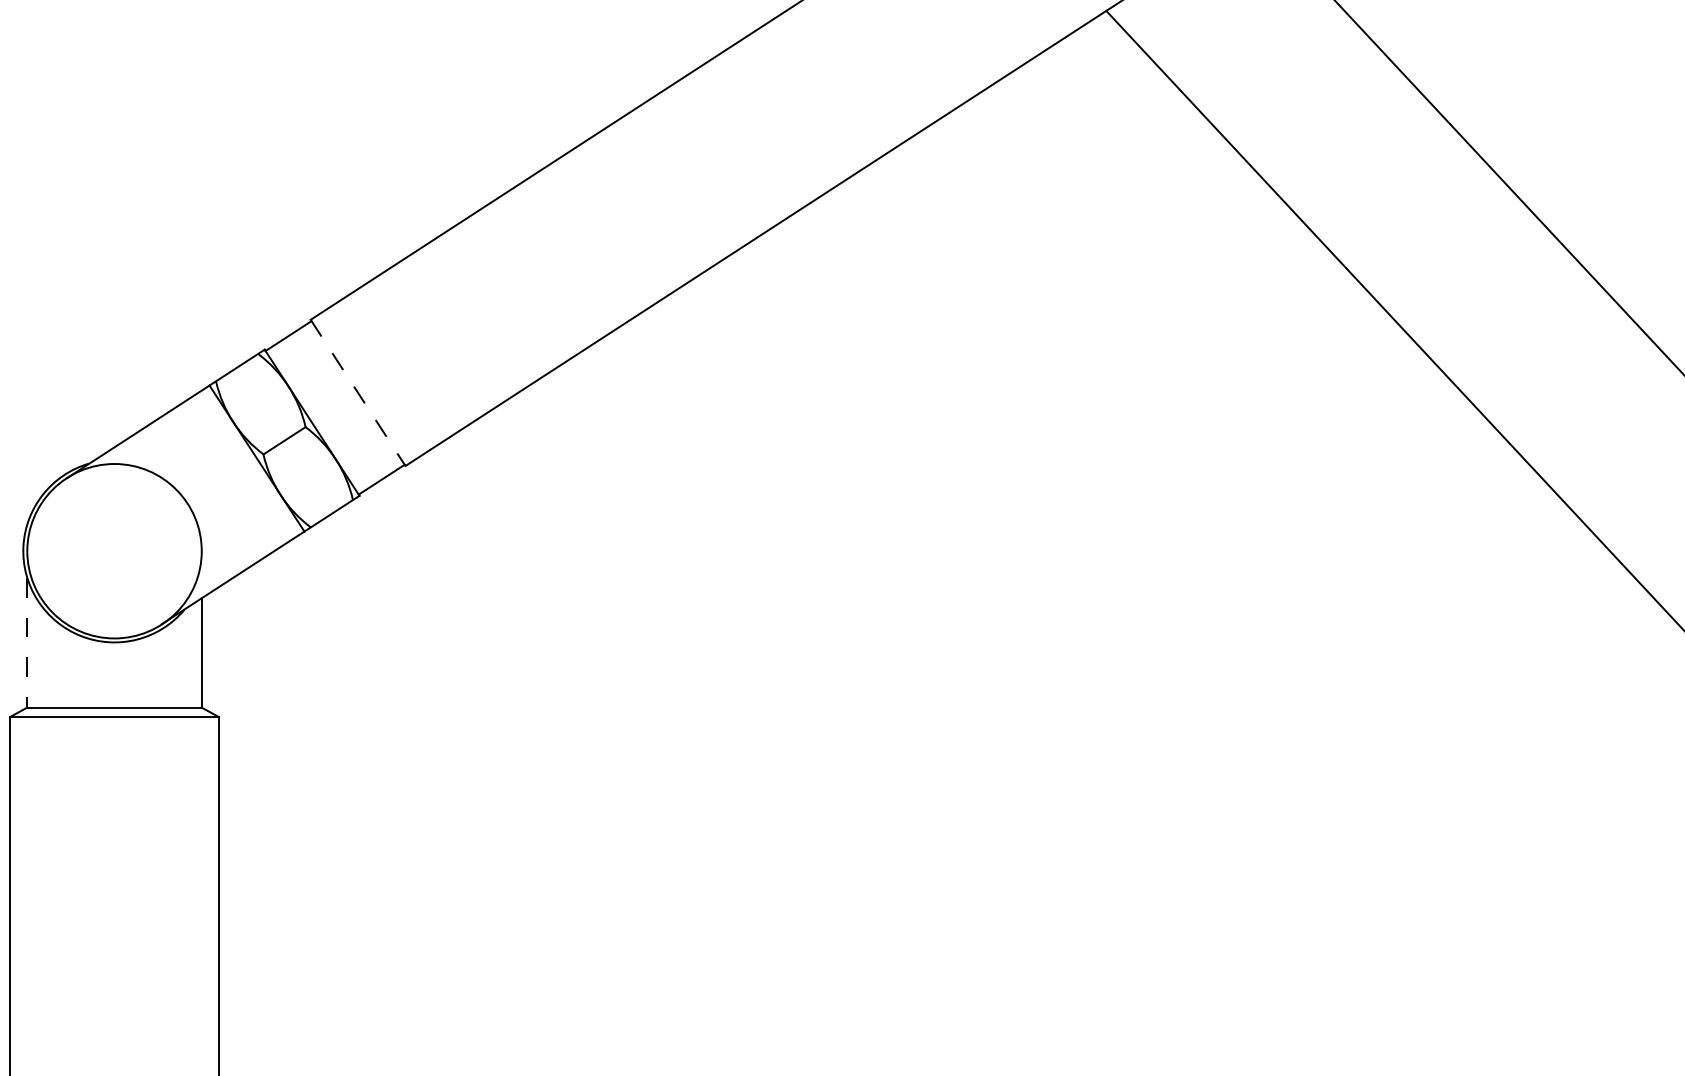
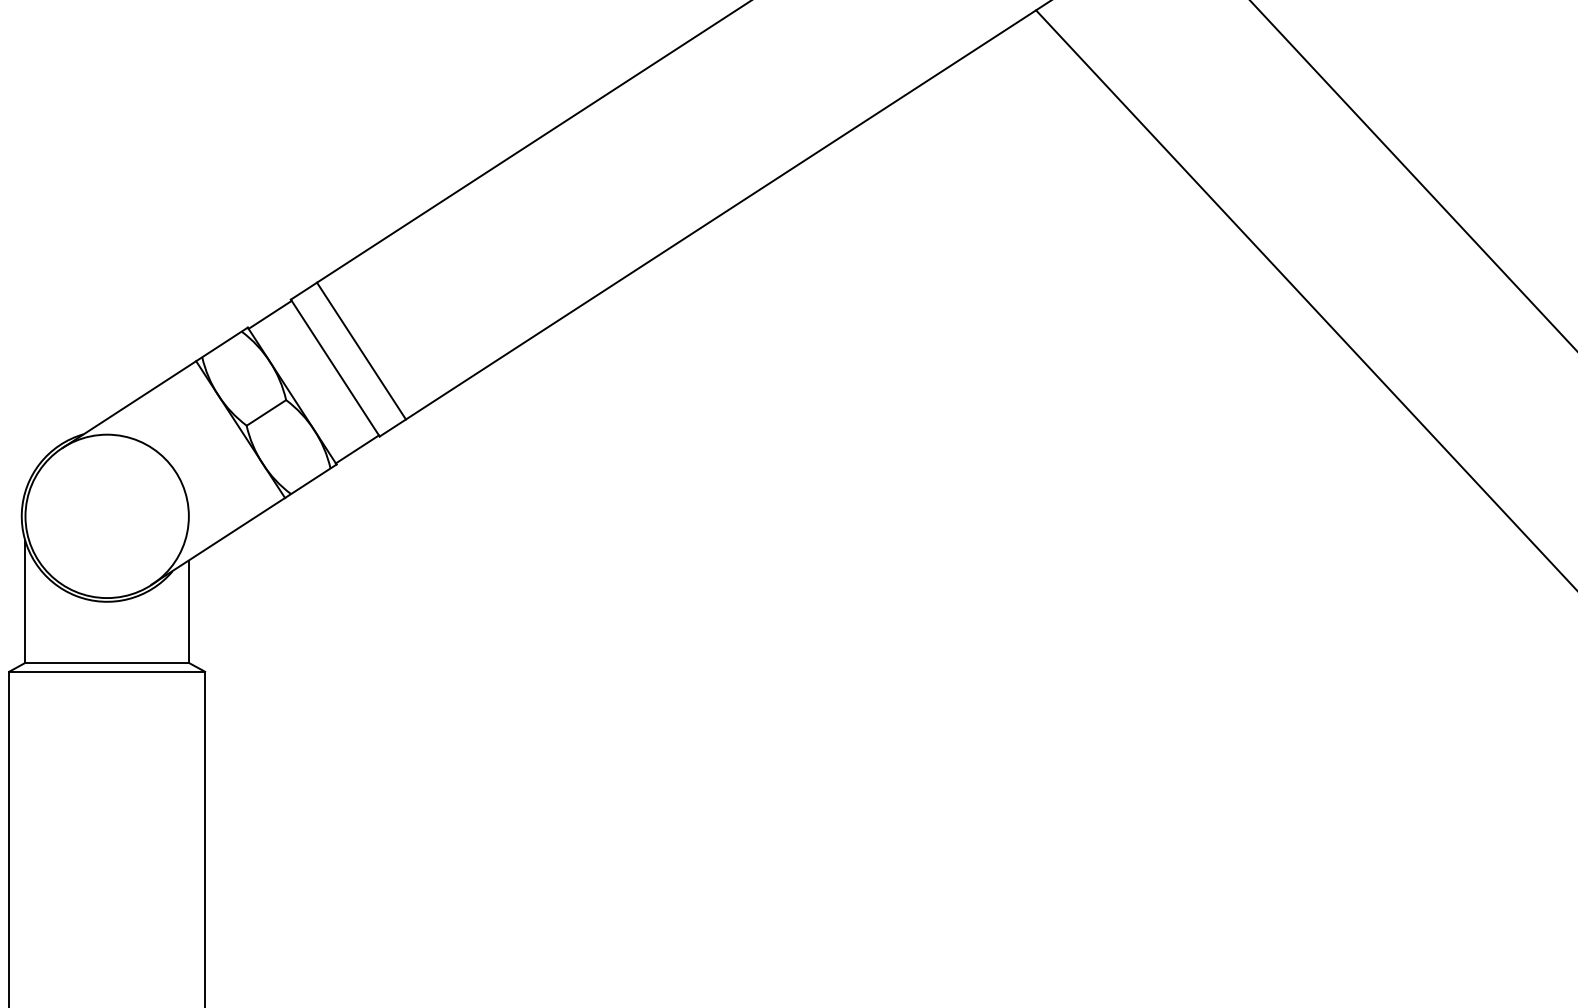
line: (385, 374) -> (360, 350), added
line: (358, 393) -> (335, 368), dashed -> solid
line: (27, 642) -> (25, 601), dashed -> solid

